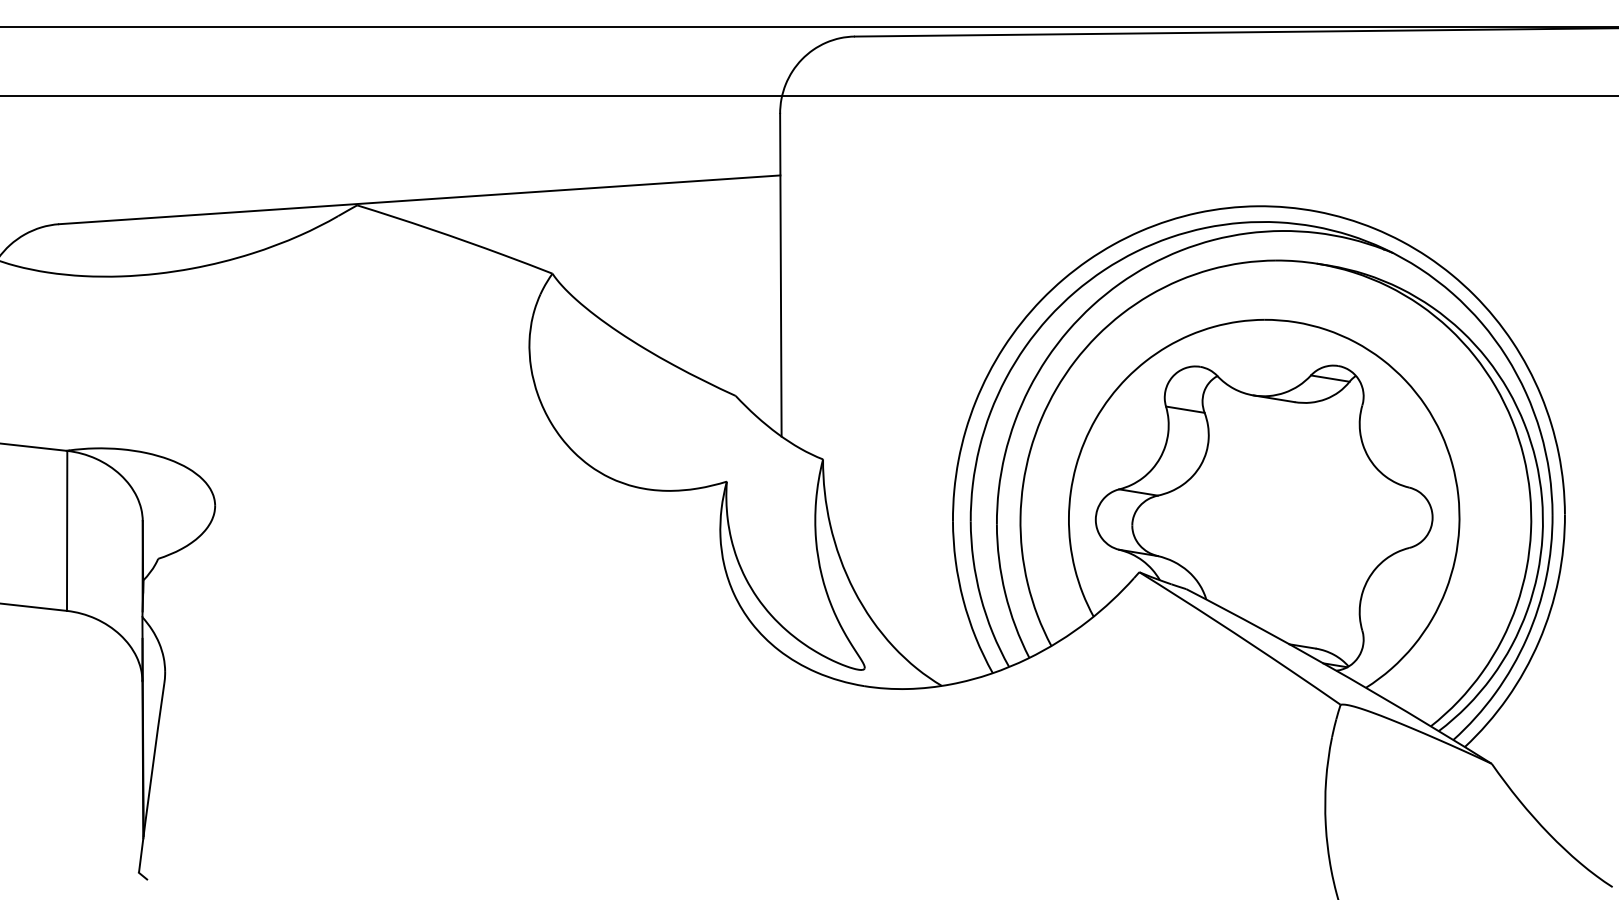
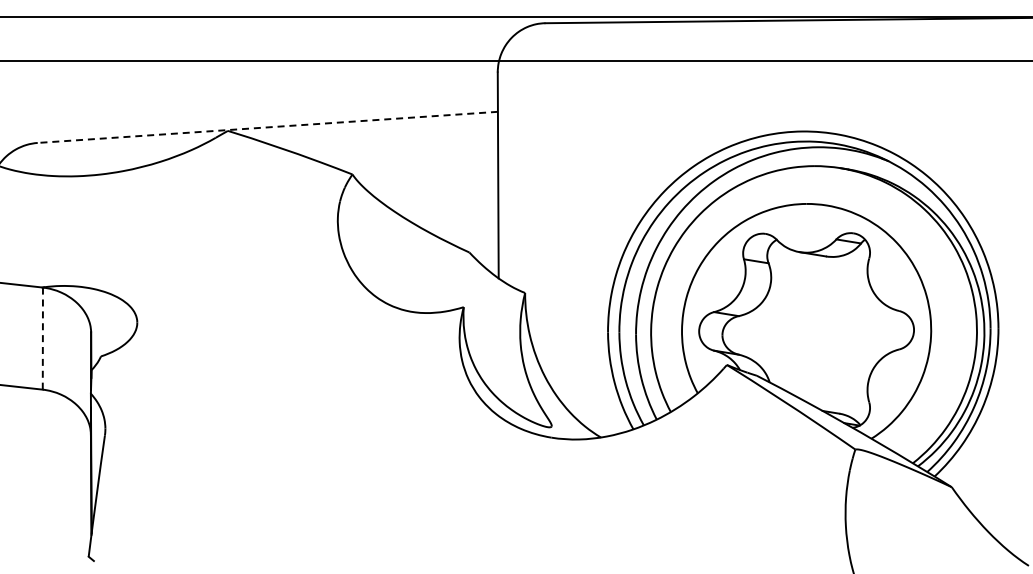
line: (419, 199) -> (267, 127), solid -> dashed
line: (66, 530) -> (42, 338), solid -> dashed

